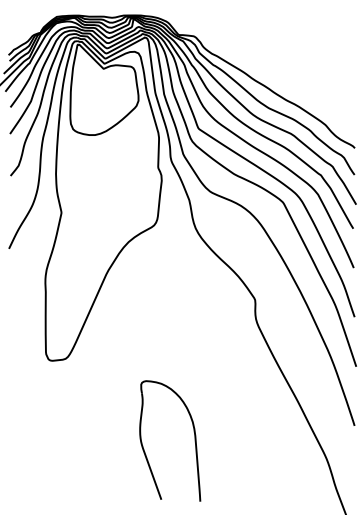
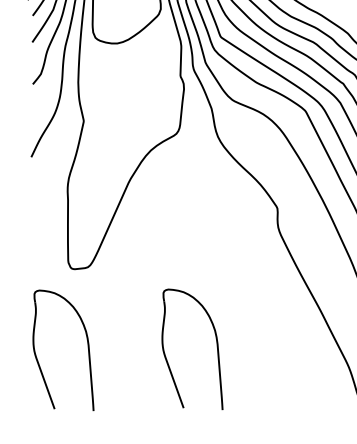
part: (65, 441) -> (87, 349), added

